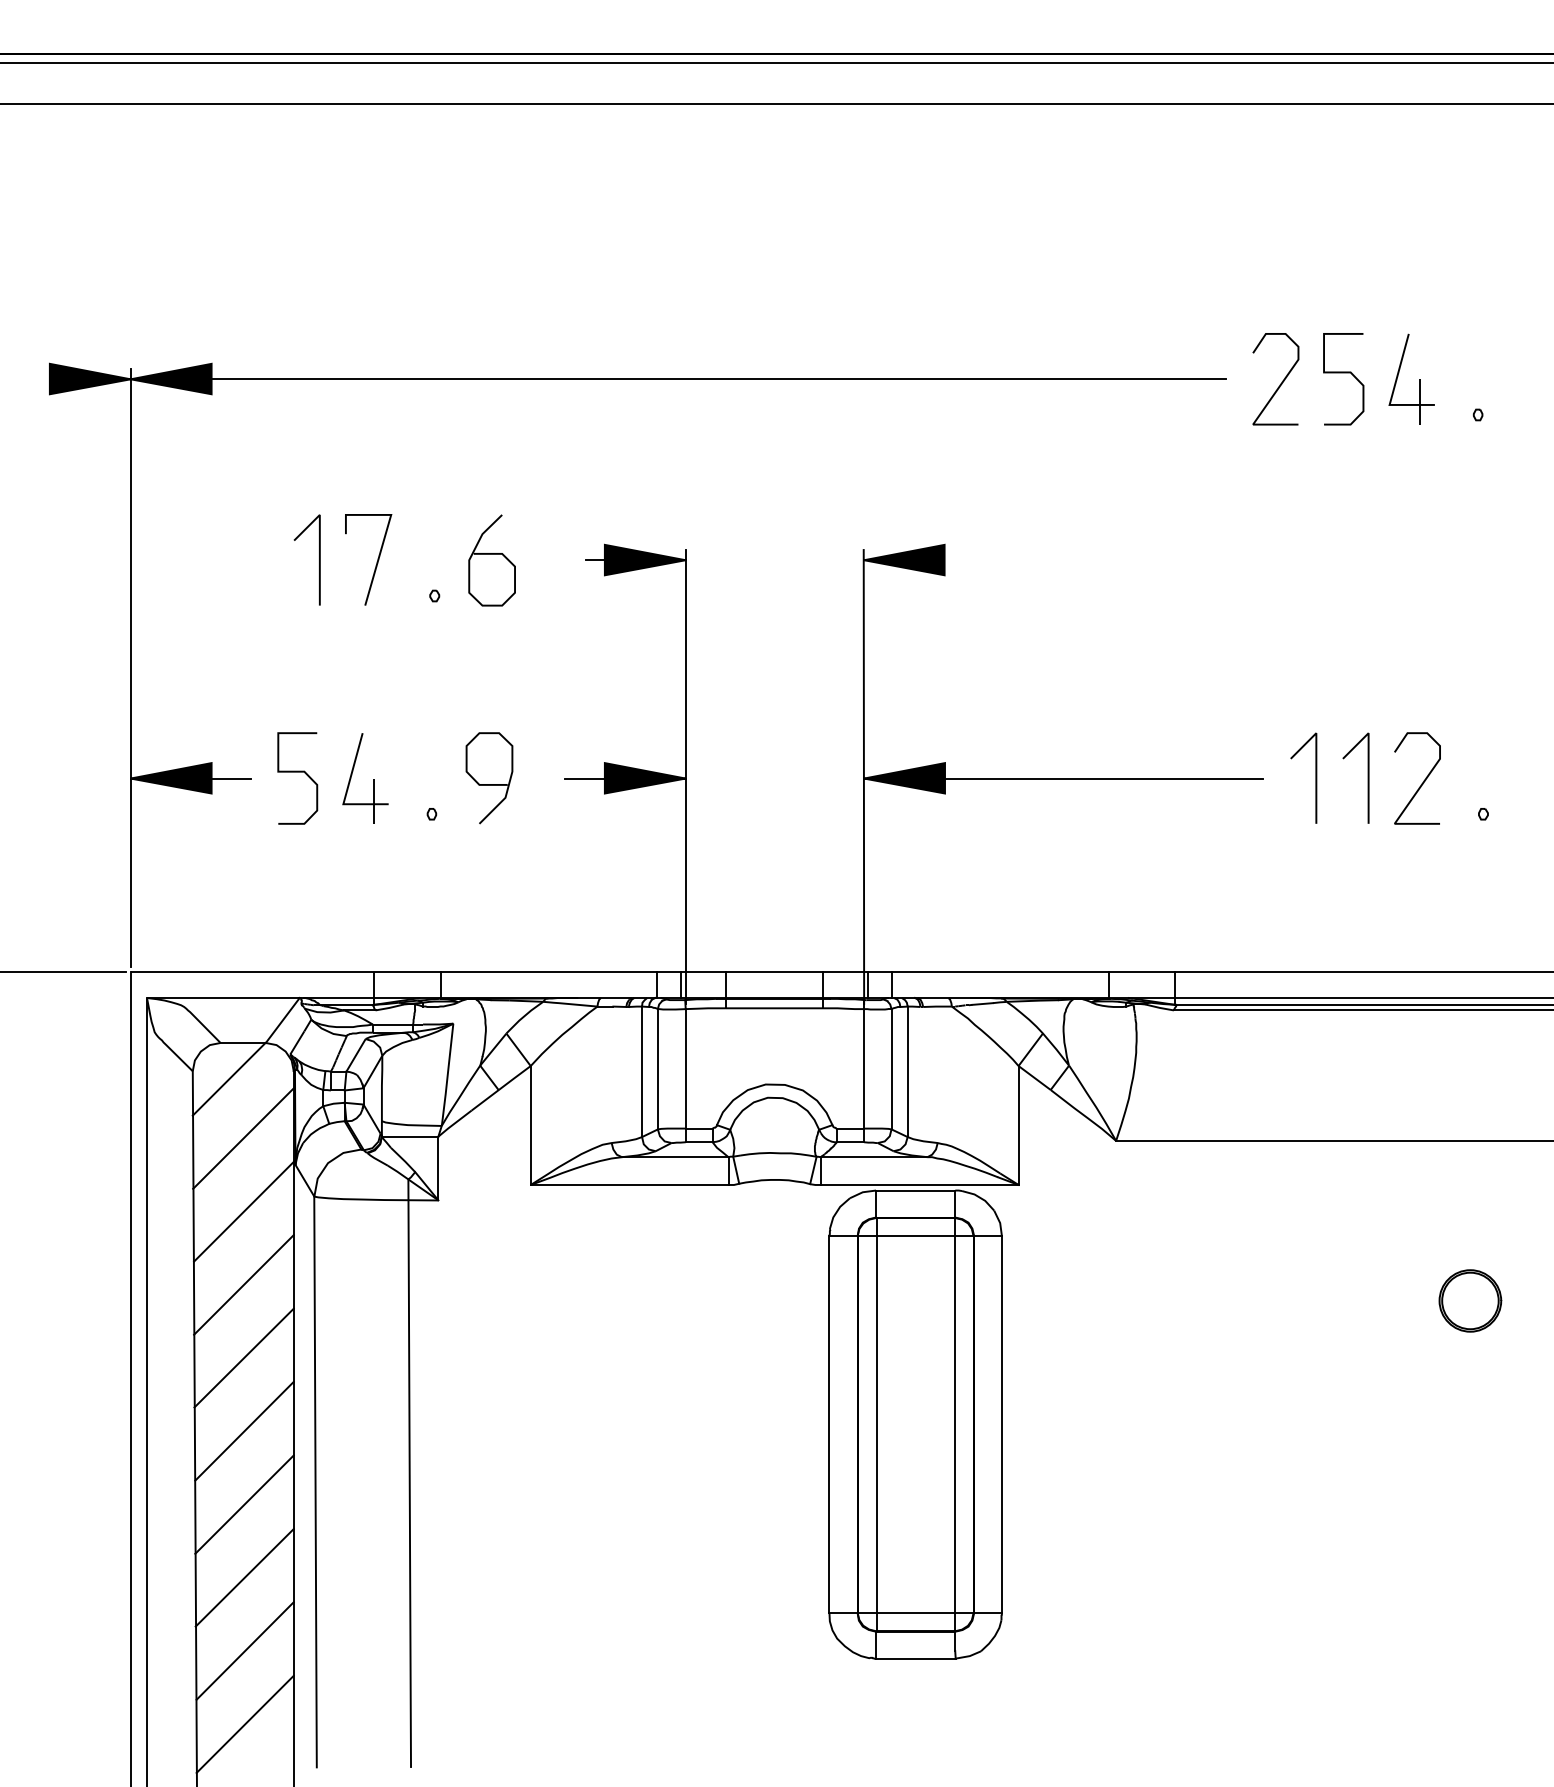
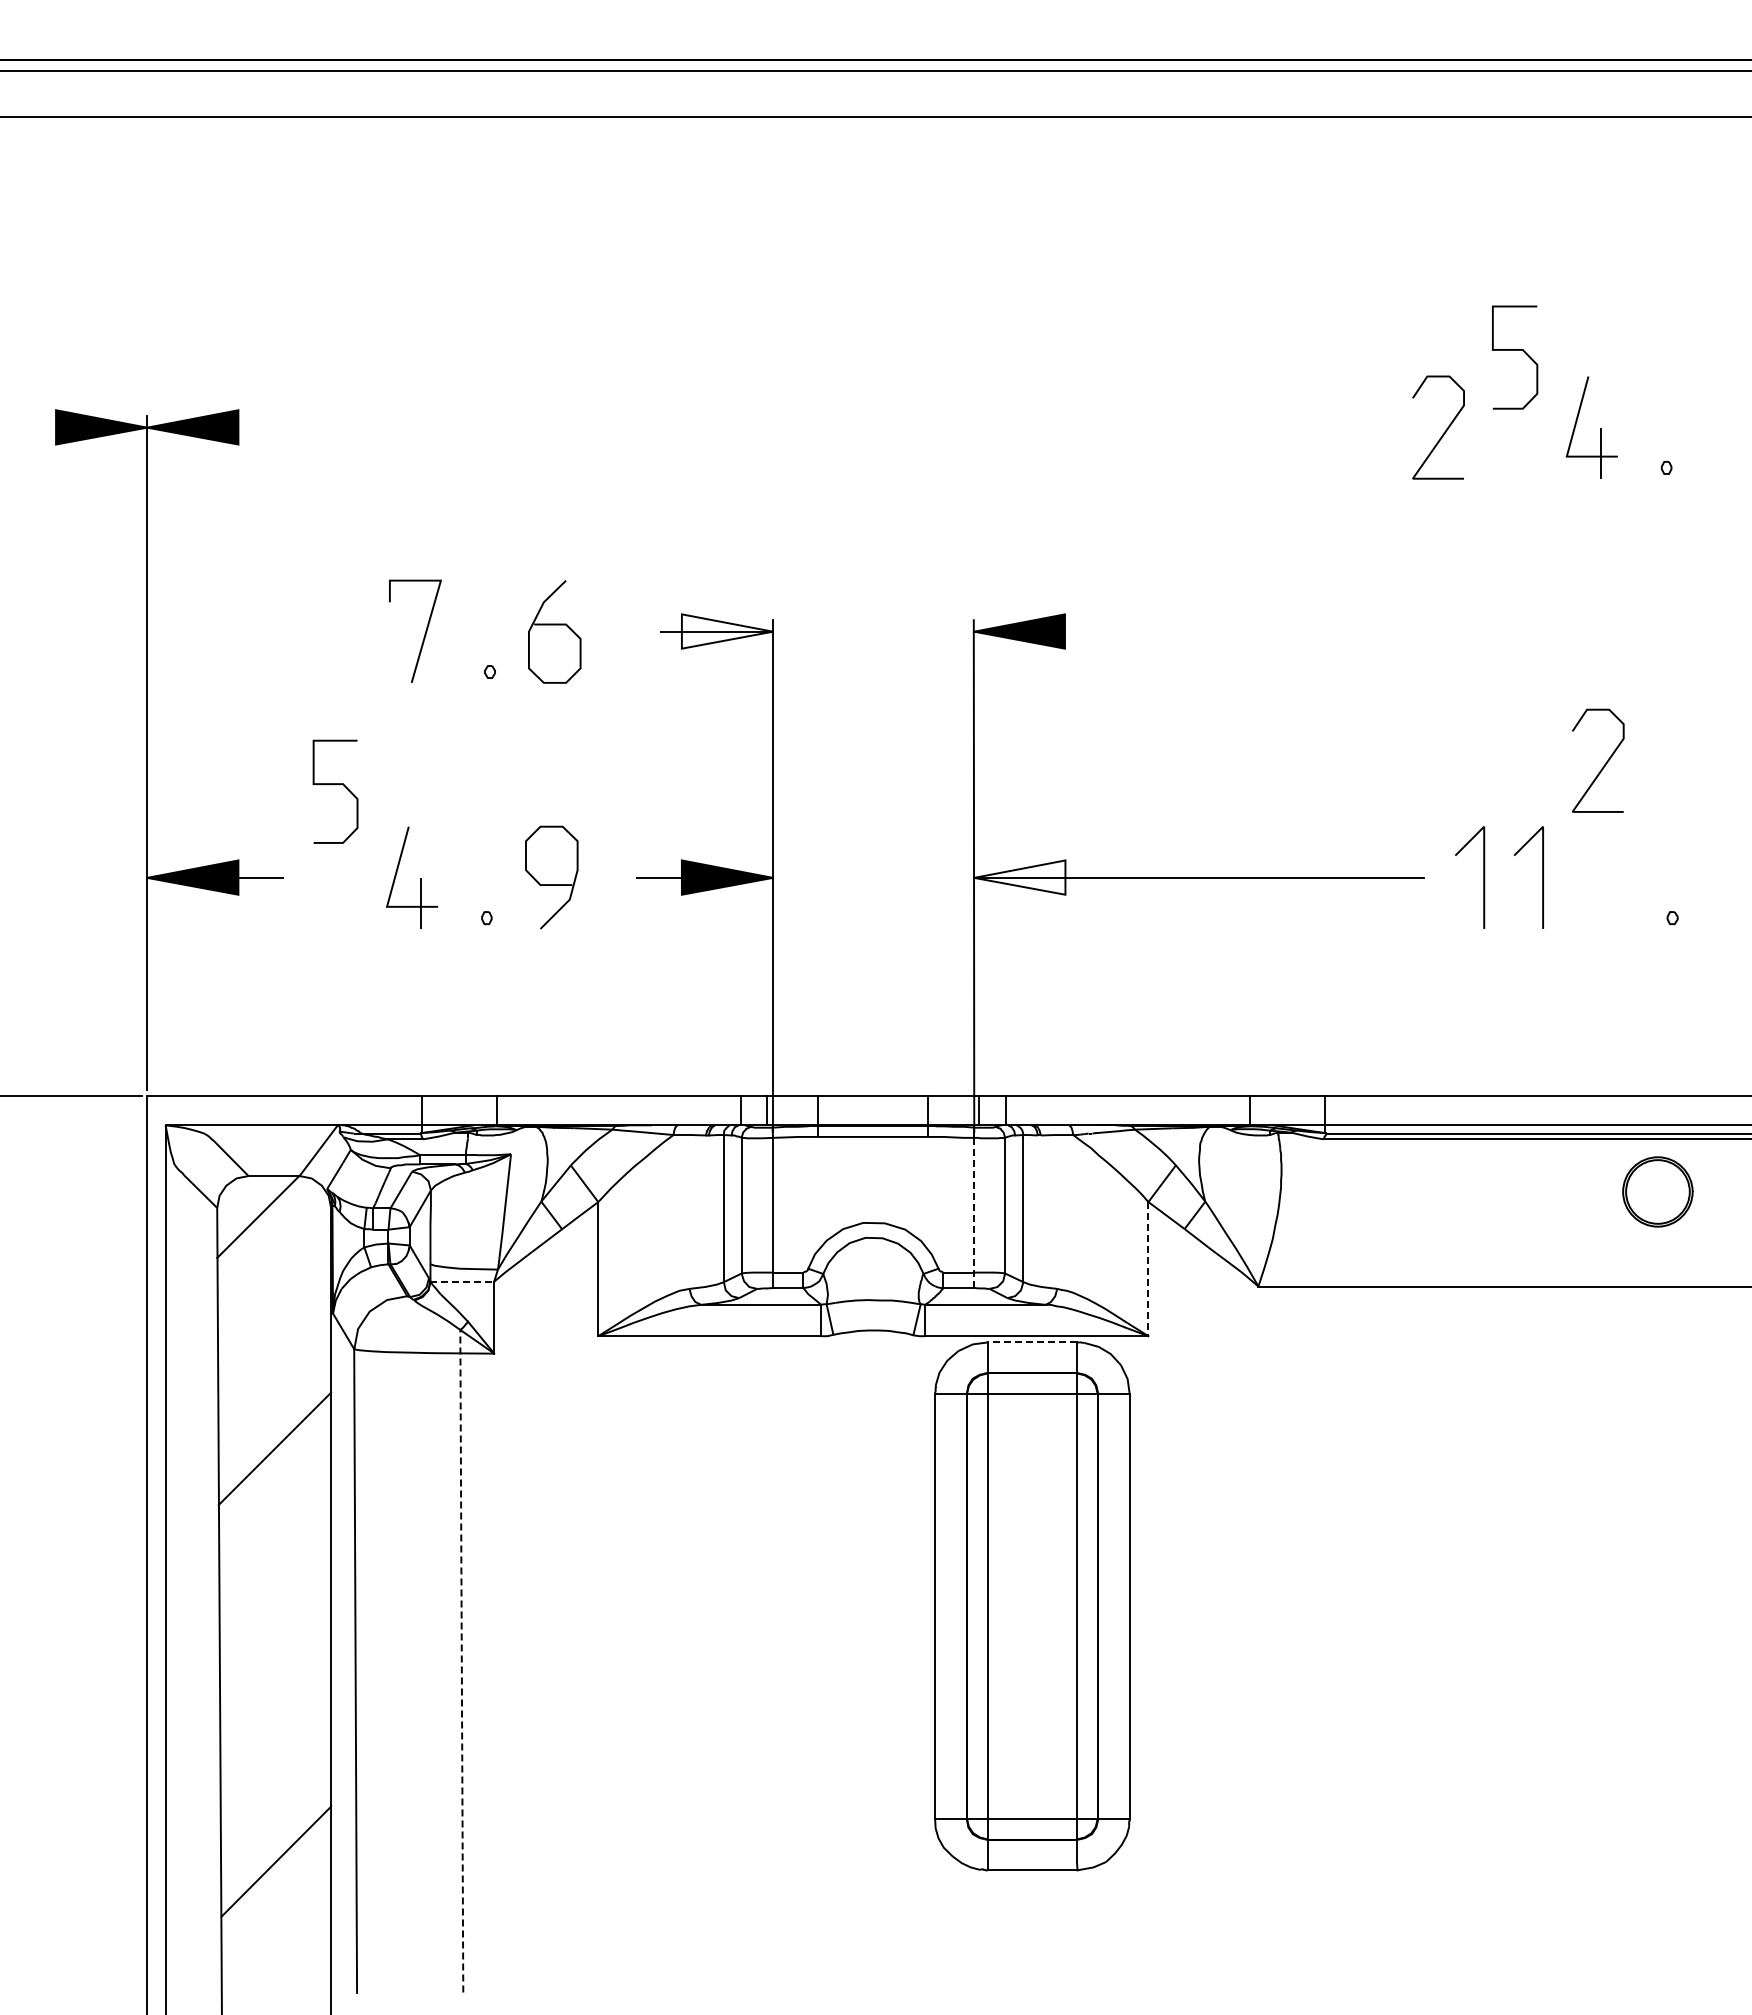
curve: (1344, 372) -> (1515, 350), moved
line: (641, 379) -> (723, 427), removed
line: (318, 560) -> (359, 631), removed
fill: (645, 560) -> (727, 631), removed
curve: (297, 772) -> (335, 784), moved
fill: (904, 778) -> (1019, 877), removed
curve: (1422, 782) -> (1603, 765), moved
line: (864, 1075) -> (974, 1212), solid -> dashed
line: (1018, 1125) -> (1148, 1269), solid -> dashed
line: (410, 1136) -> (462, 1281), solid -> dashed
line: (243, 1138) -> (274, 1283), removed
line: (915, 1190) -> (1032, 1342), solid -> dashed
line: (243, 1211) -> (274, 1366), removed
part: (1470, 1300) -> (1657, 1191), moved
line: (244, 1358) -> (275, 1531), removed
line: (244, 1430) -> (275, 1613), removed
line: (409, 1472) -> (461, 1660), solid -> dashed
line: (244, 1504) -> (275, 1696), removed
line: (244, 1578) -> (275, 1779), removed
line: (245, 1724) -> (276, 1944), removed

